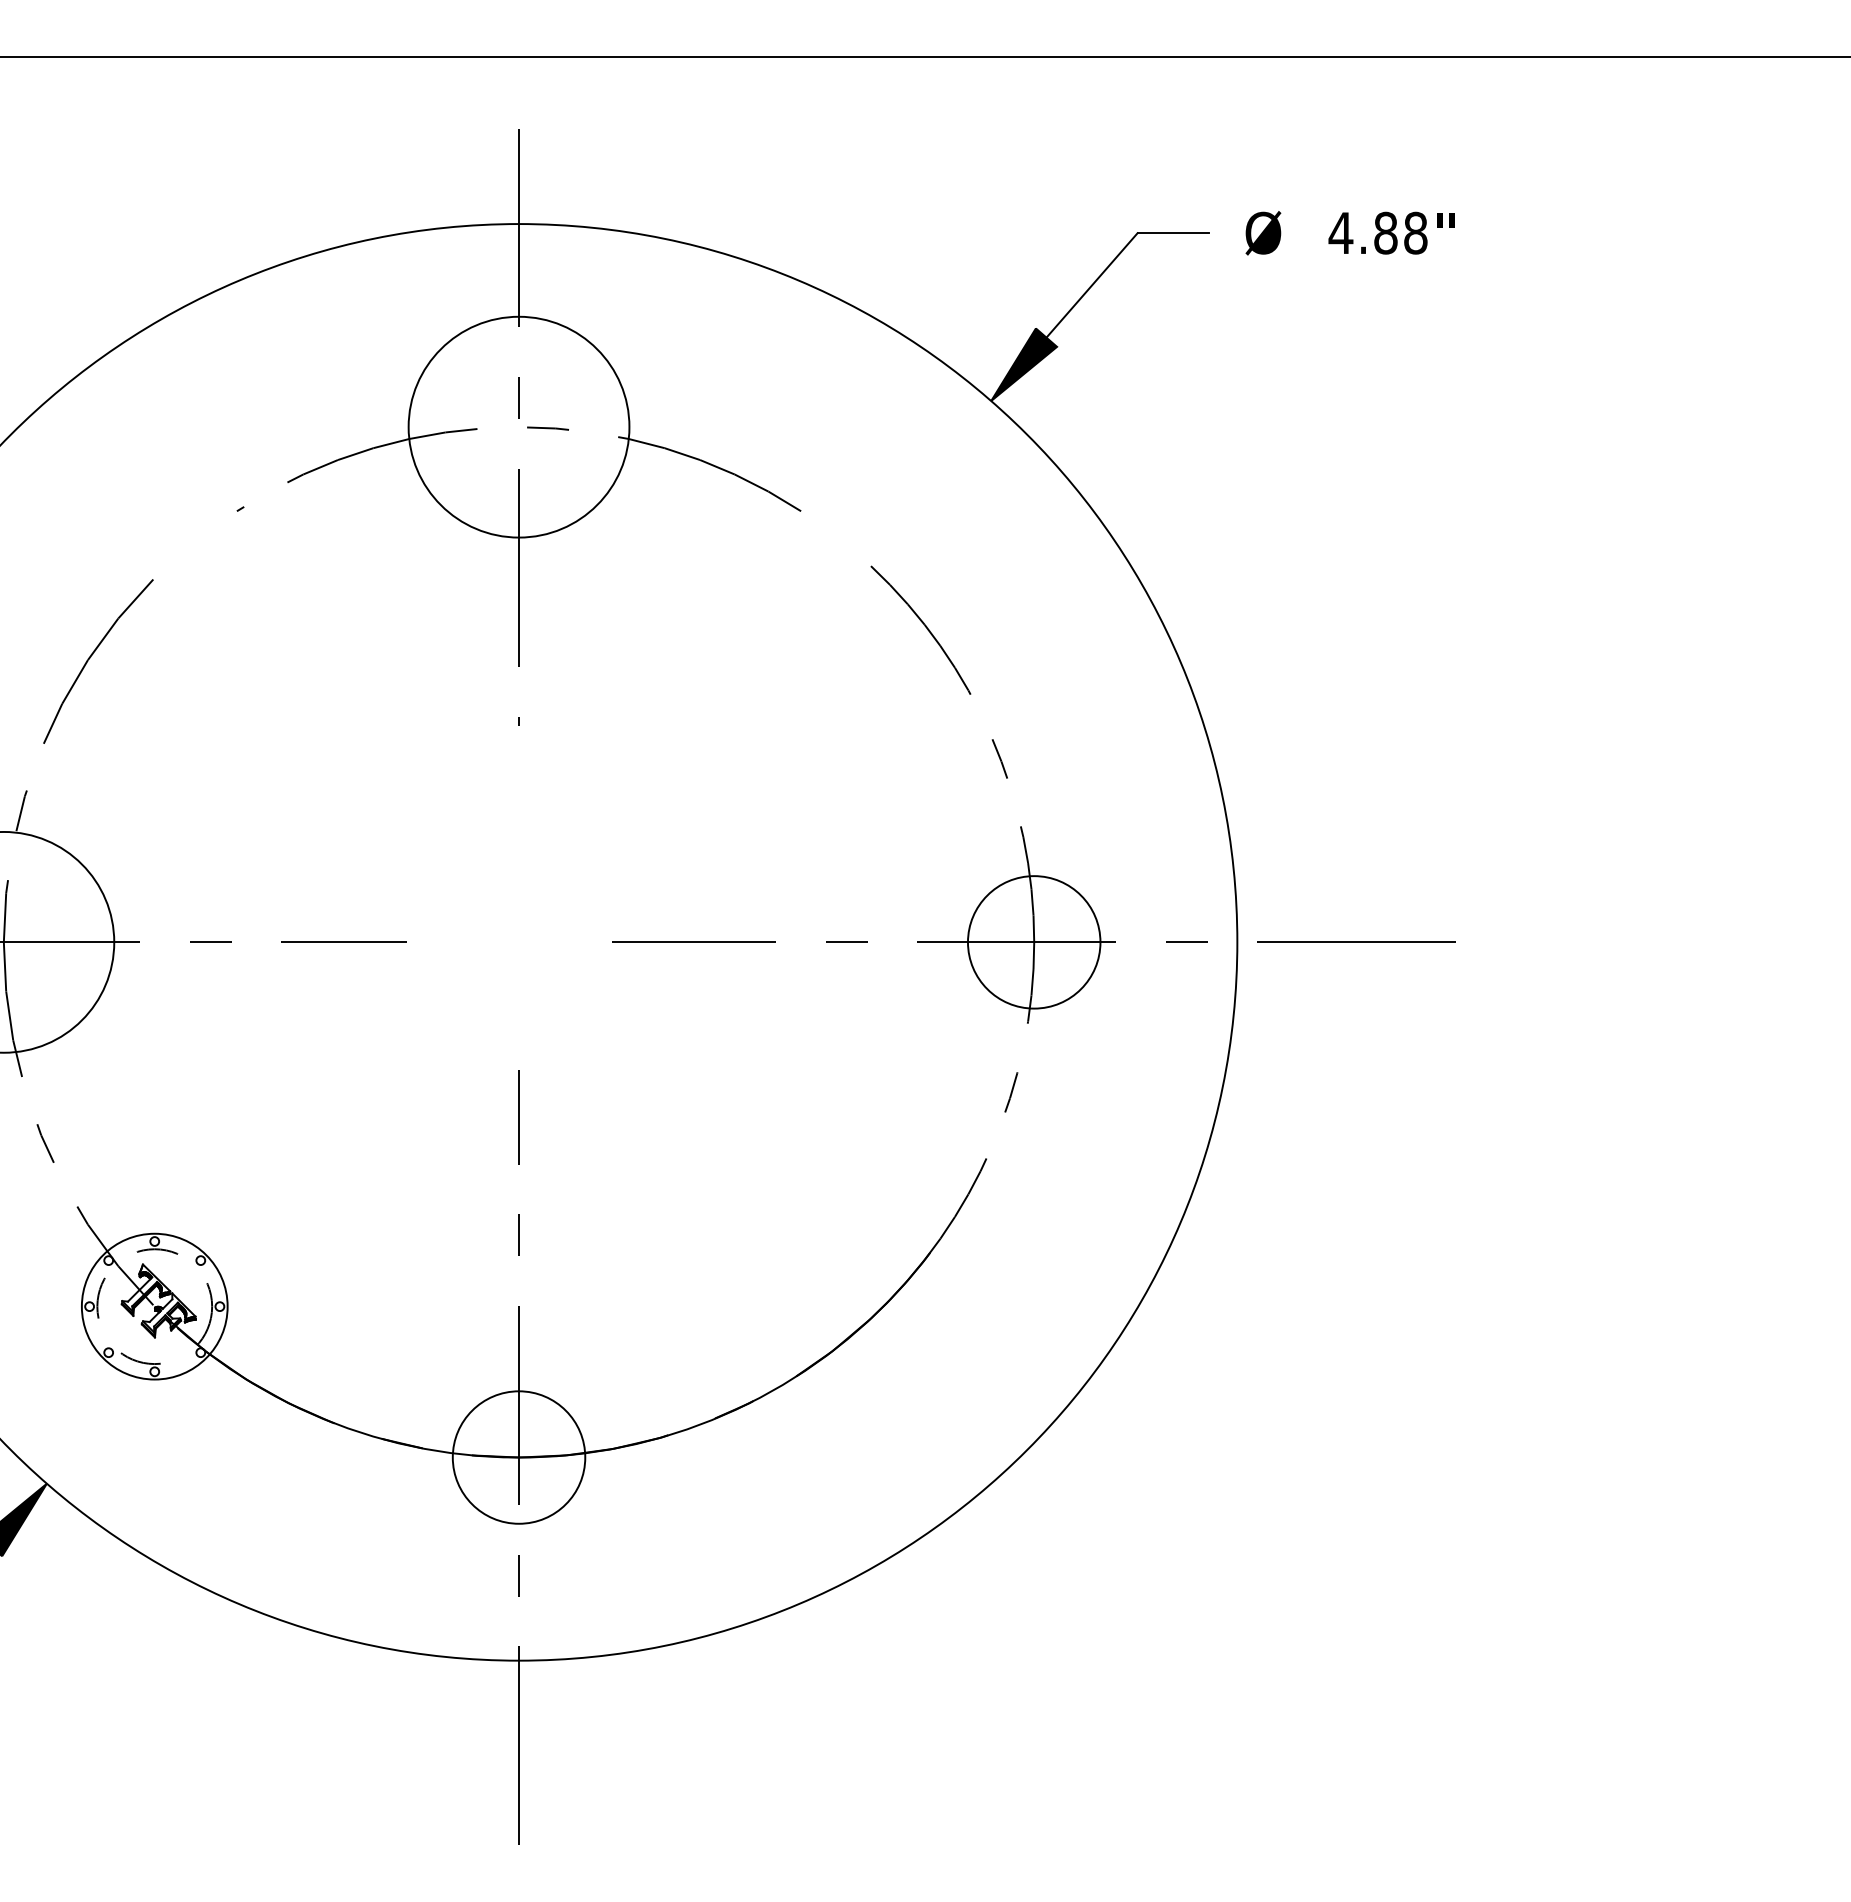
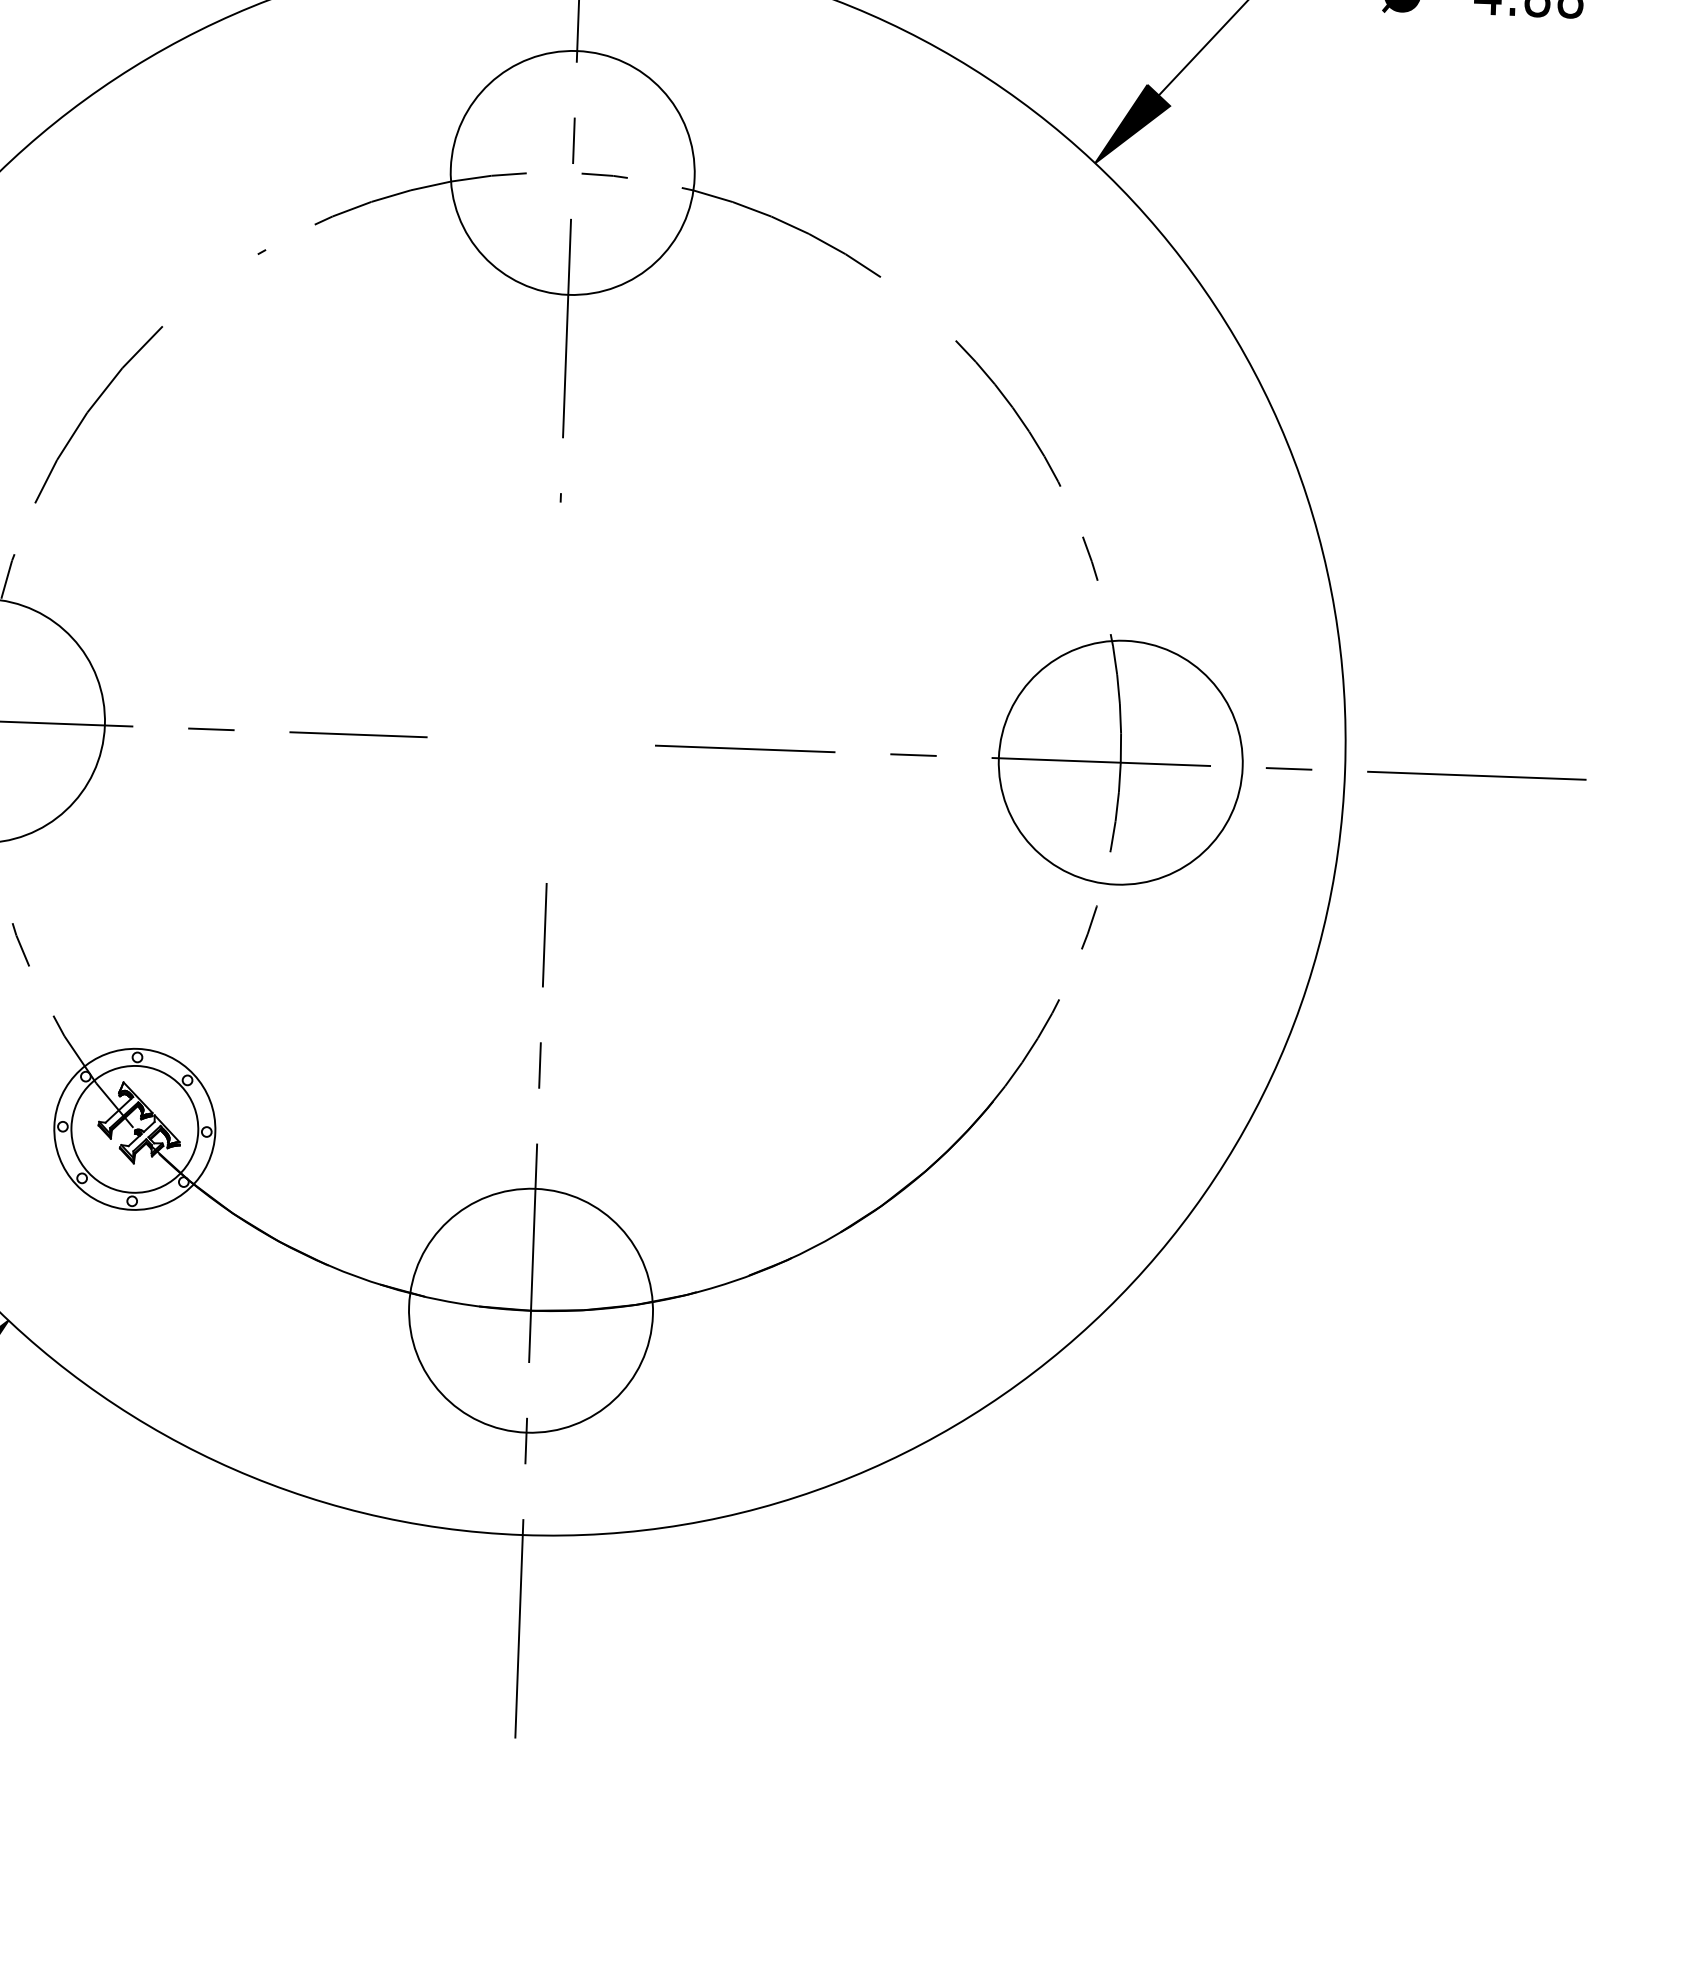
circle: (1033, 941) -> (1120, 761), size x1.67
circle: (154, 1306) -> (134, 1129), dashed -> solid
circle: (518, 1457) -> (530, 1310), size x1.67

